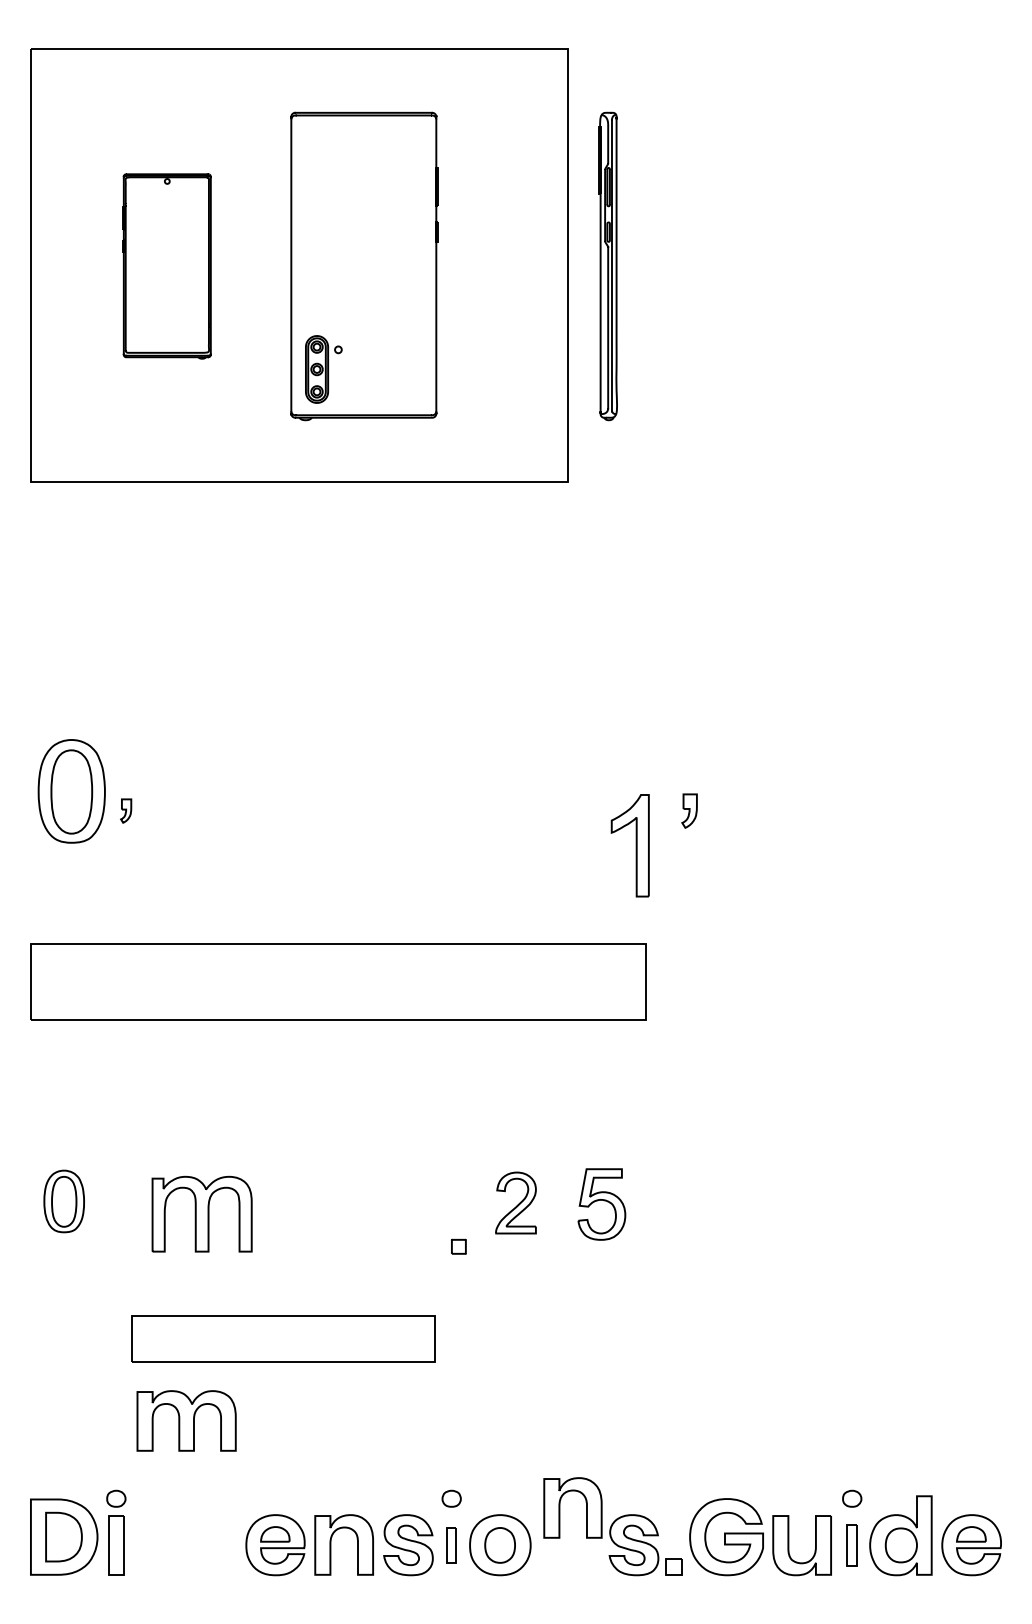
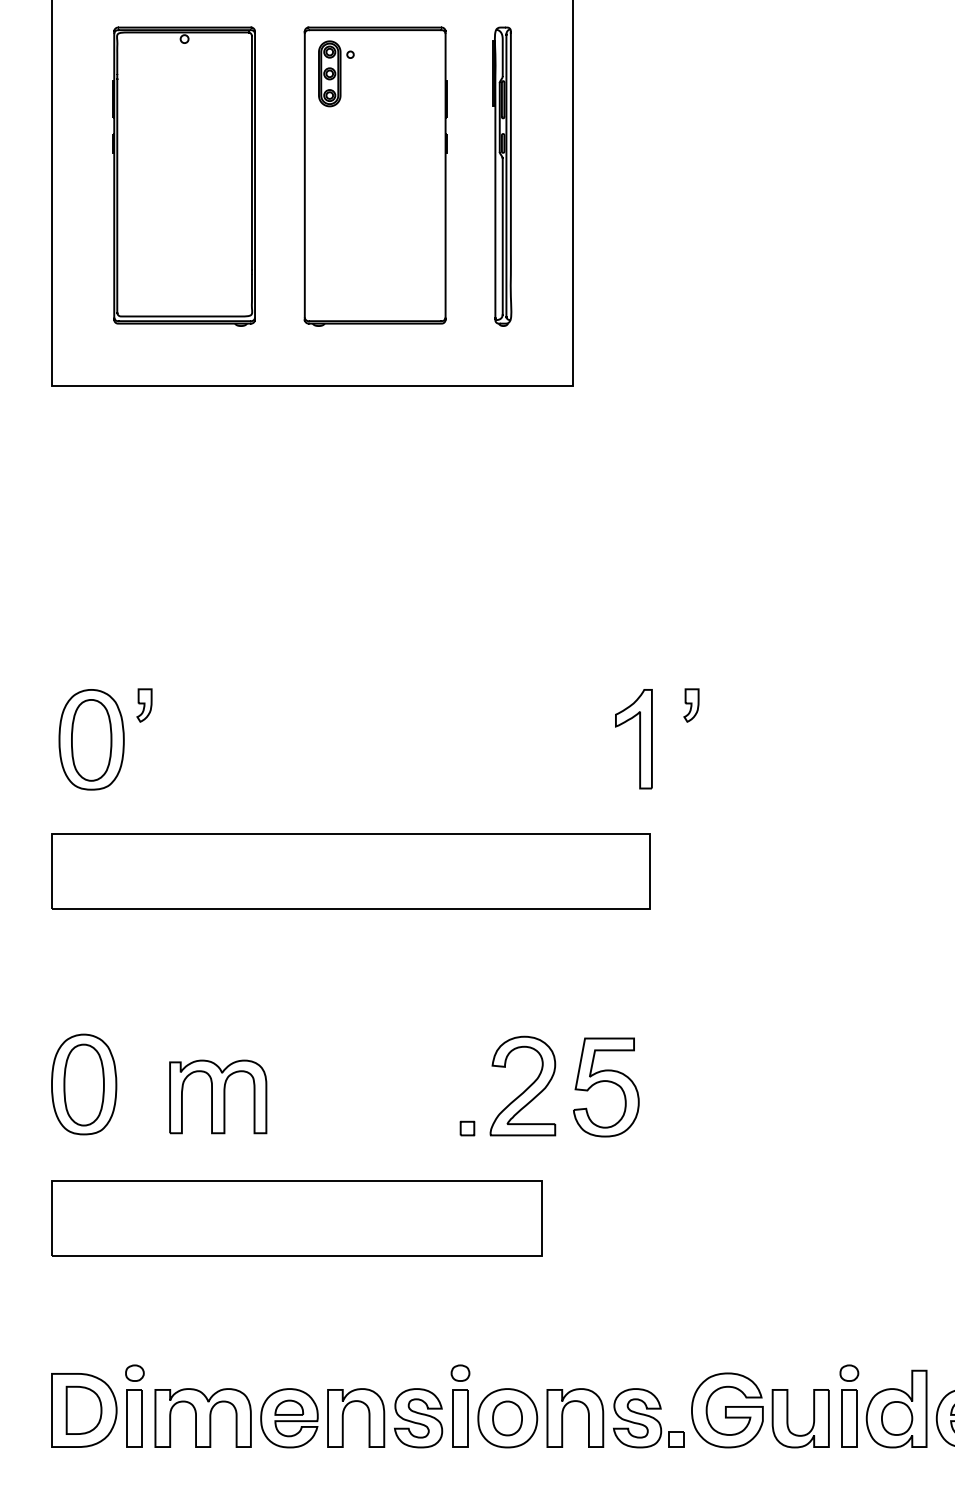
part: (166, 266) -> (183, 176), size x1.67
part: (607, 266) -> (502, 176), moved
part: (323, 369) -> (336, 73), moved
part: (71, 791) -> (91, 739), moved
part: (125, 810) -> (143, 704), size x1.43
part: (64, 1201) -> (84, 1084), size x1.67
part: (515, 1202) -> (522, 1085), size x1.67
part: (601, 1204) -> (605, 1087), size x1.43
part: (283, 1339) -> (297, 1218), size x1.67
part: (186, 1420) -> (203, 1417), moved
part: (560, 1507) -> (563, 1417), moved
part: (451, 1545) -> (460, 1418), size x1.67
part: (851, 1545) -> (848, 1418), size x1.43

